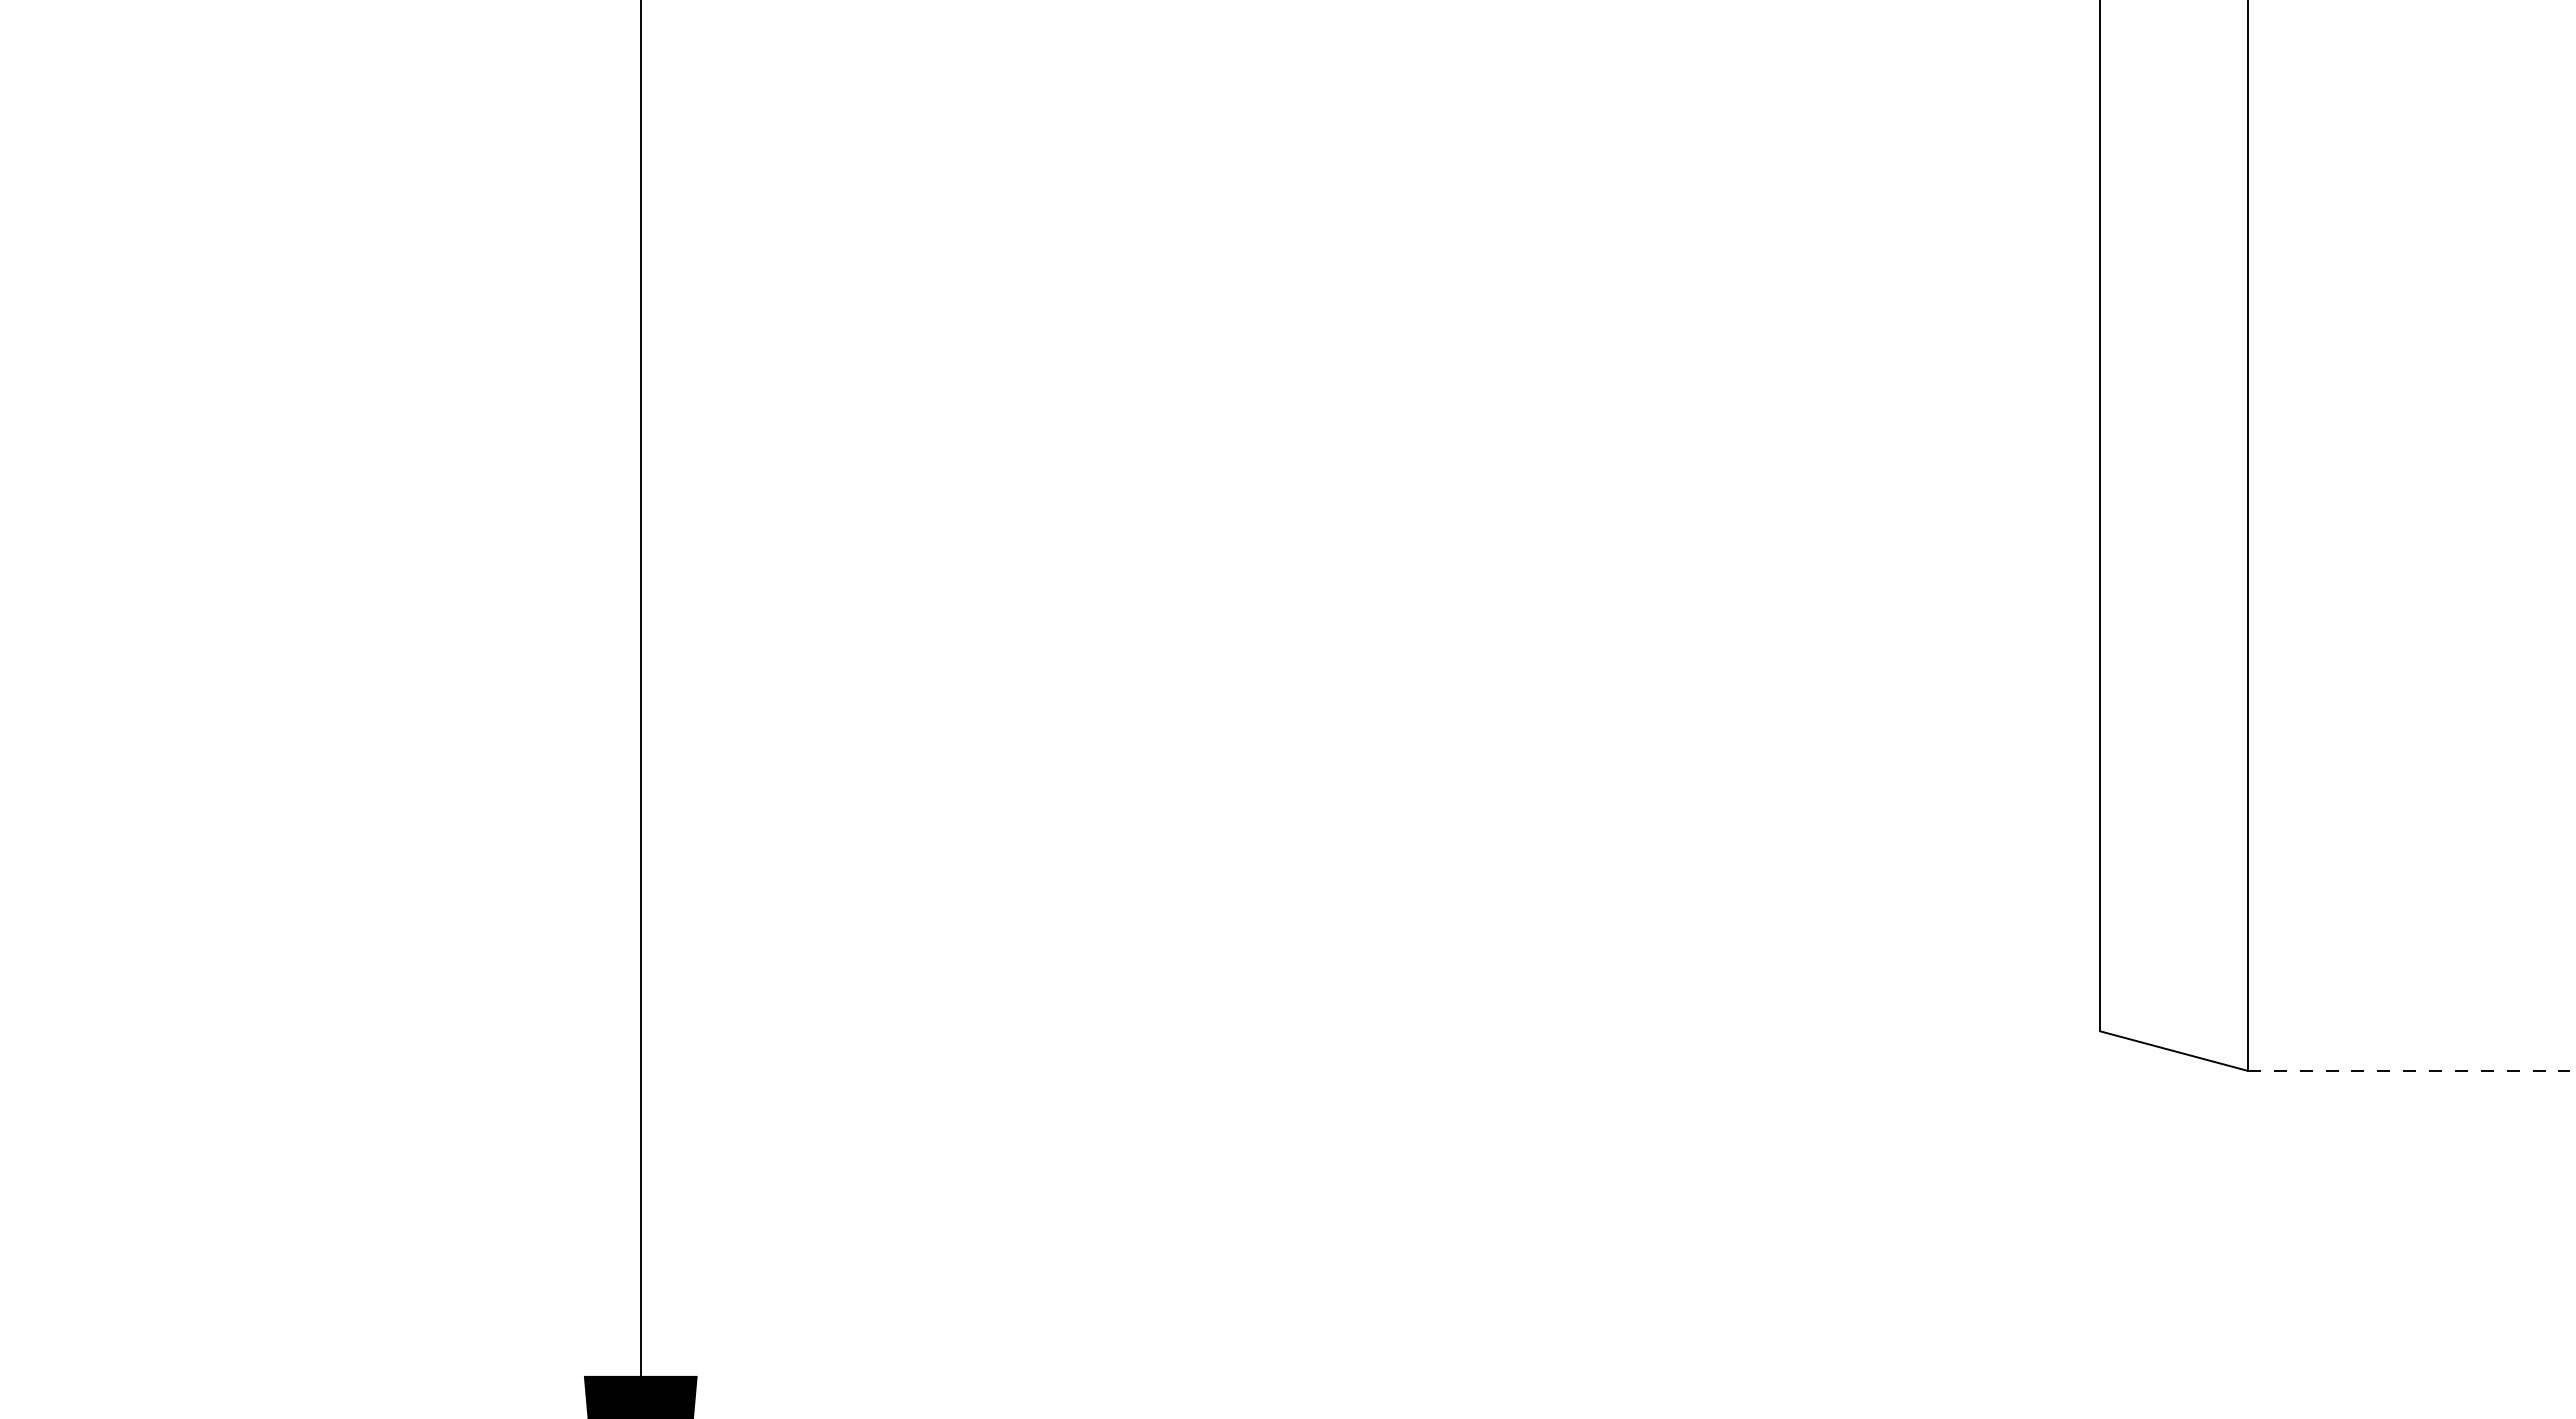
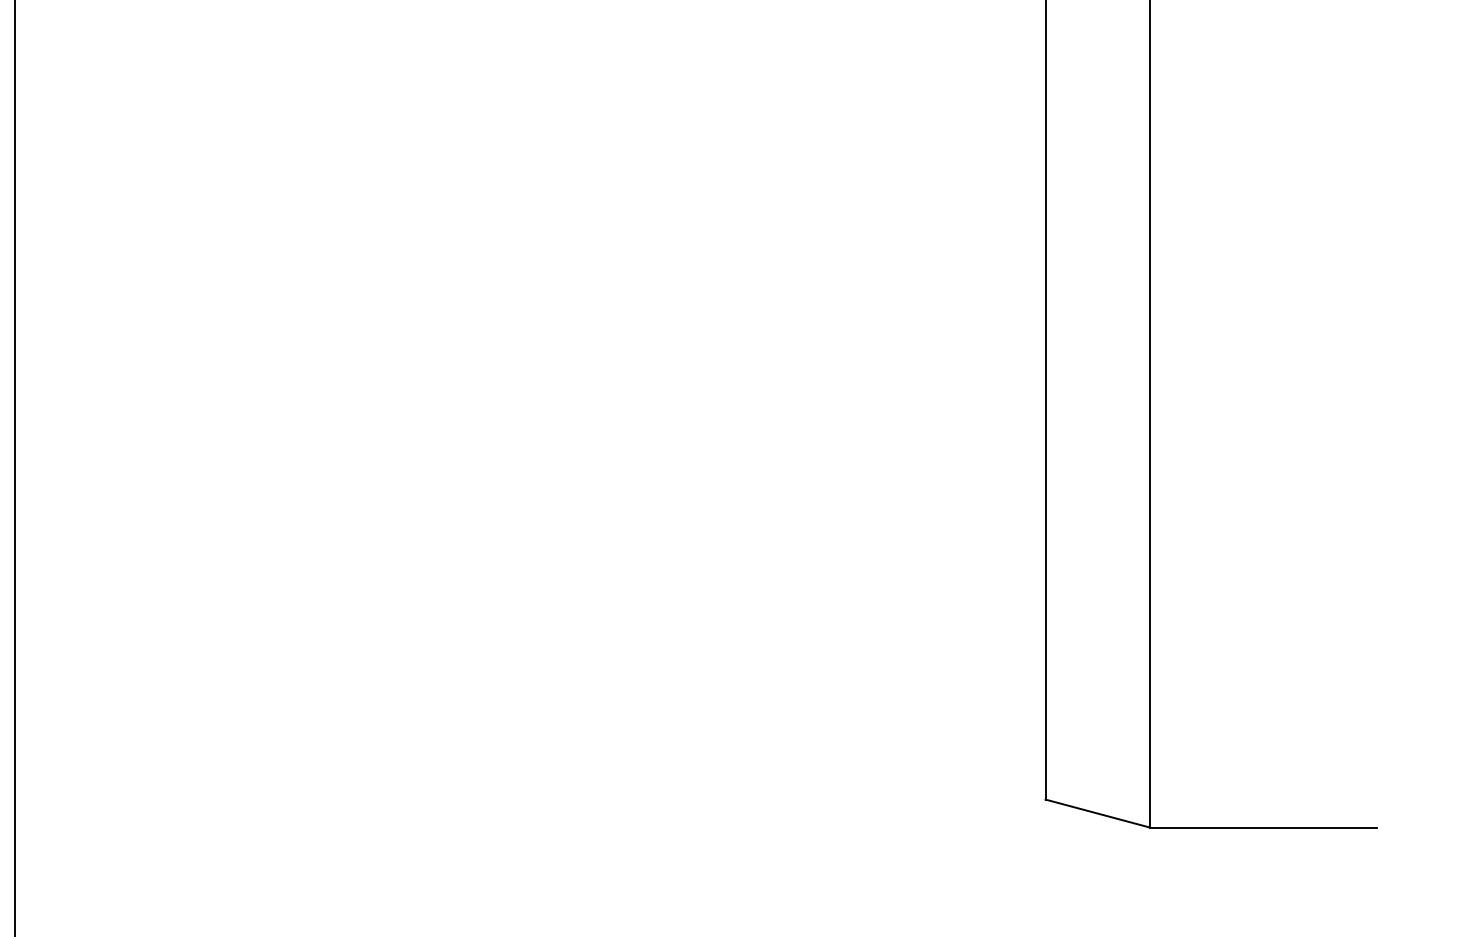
line: (2408, 1070) -> (1263, 827), dashed -> solid

